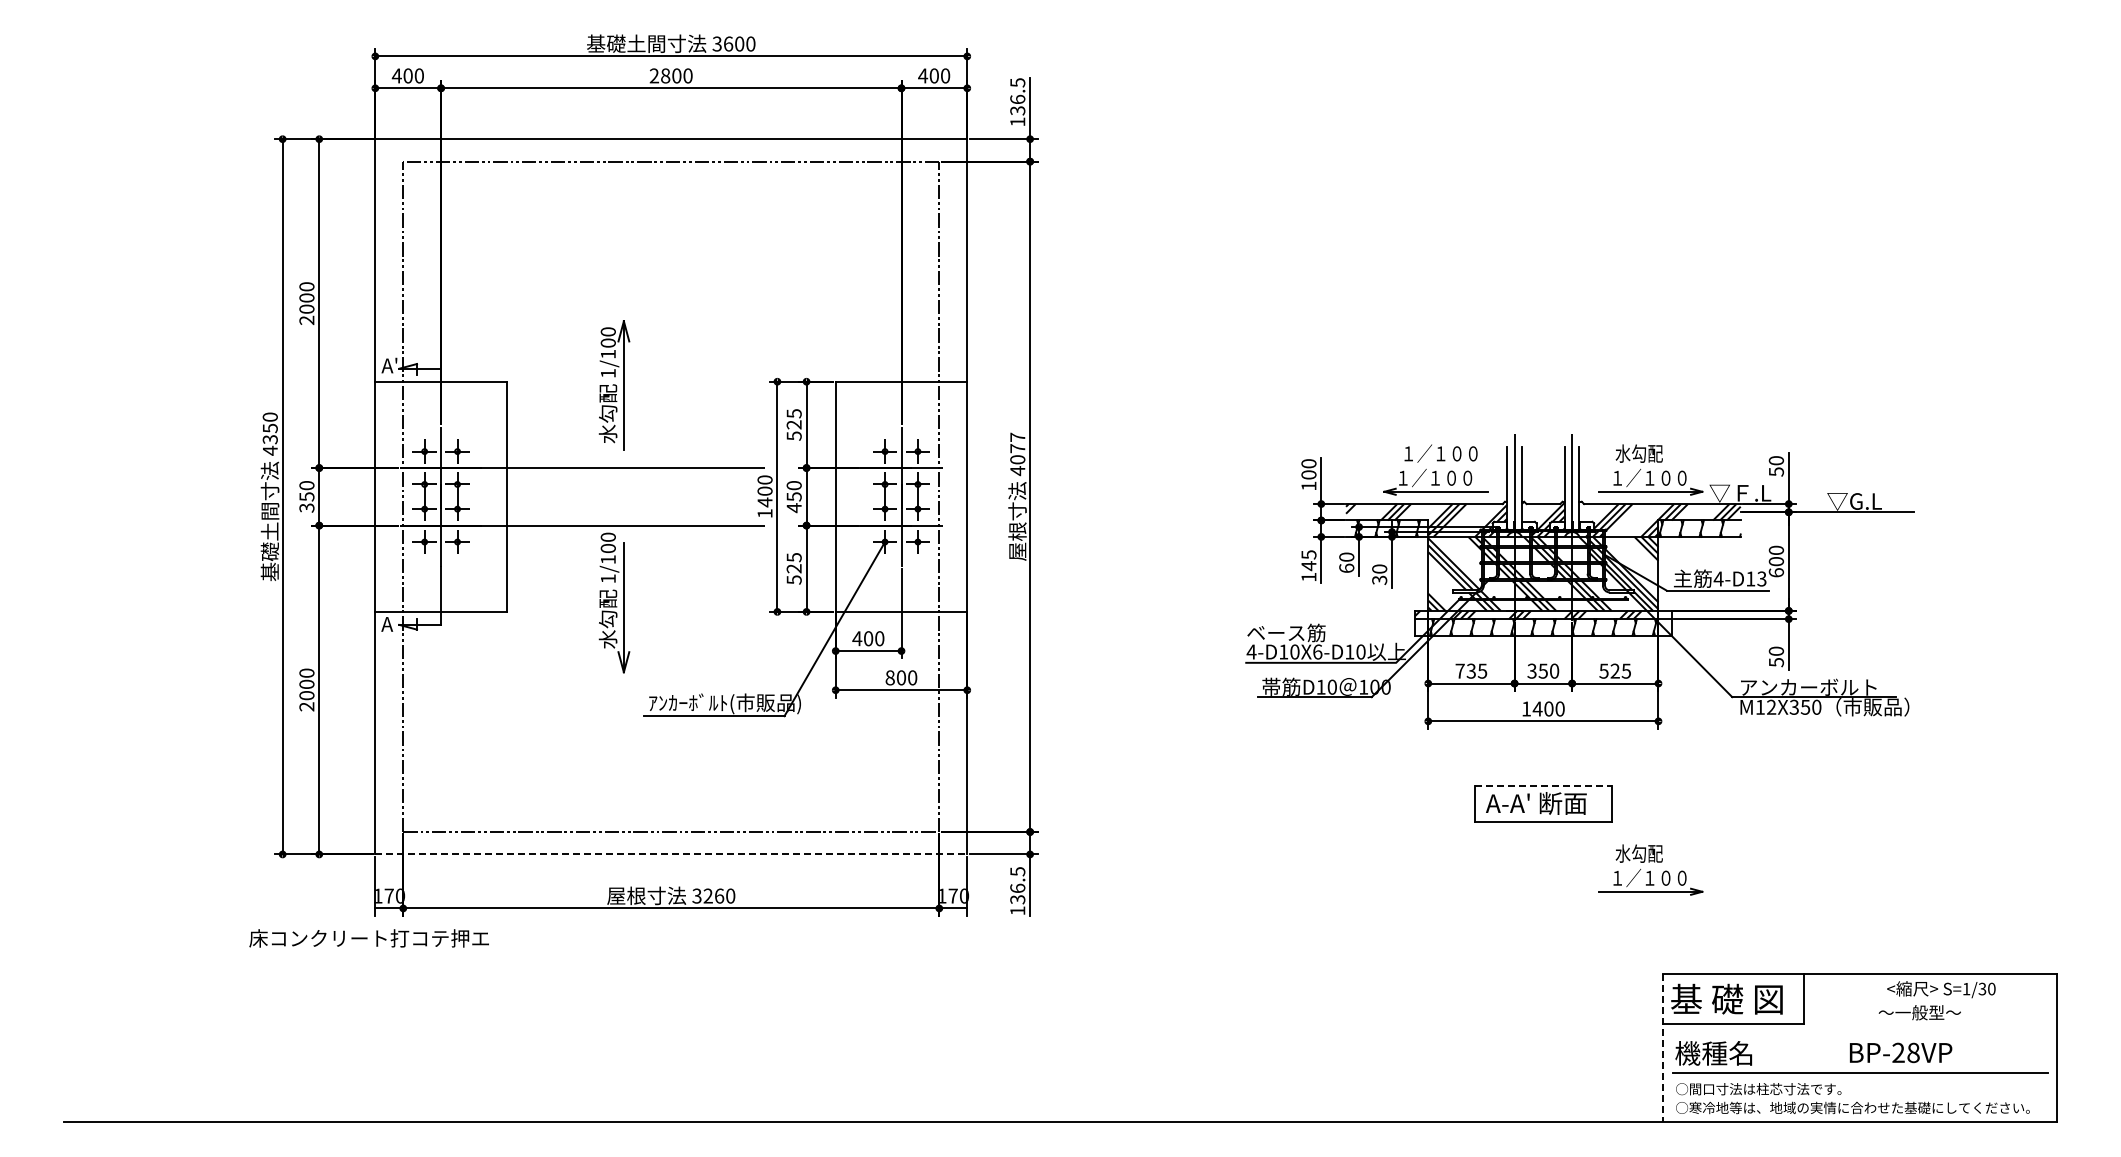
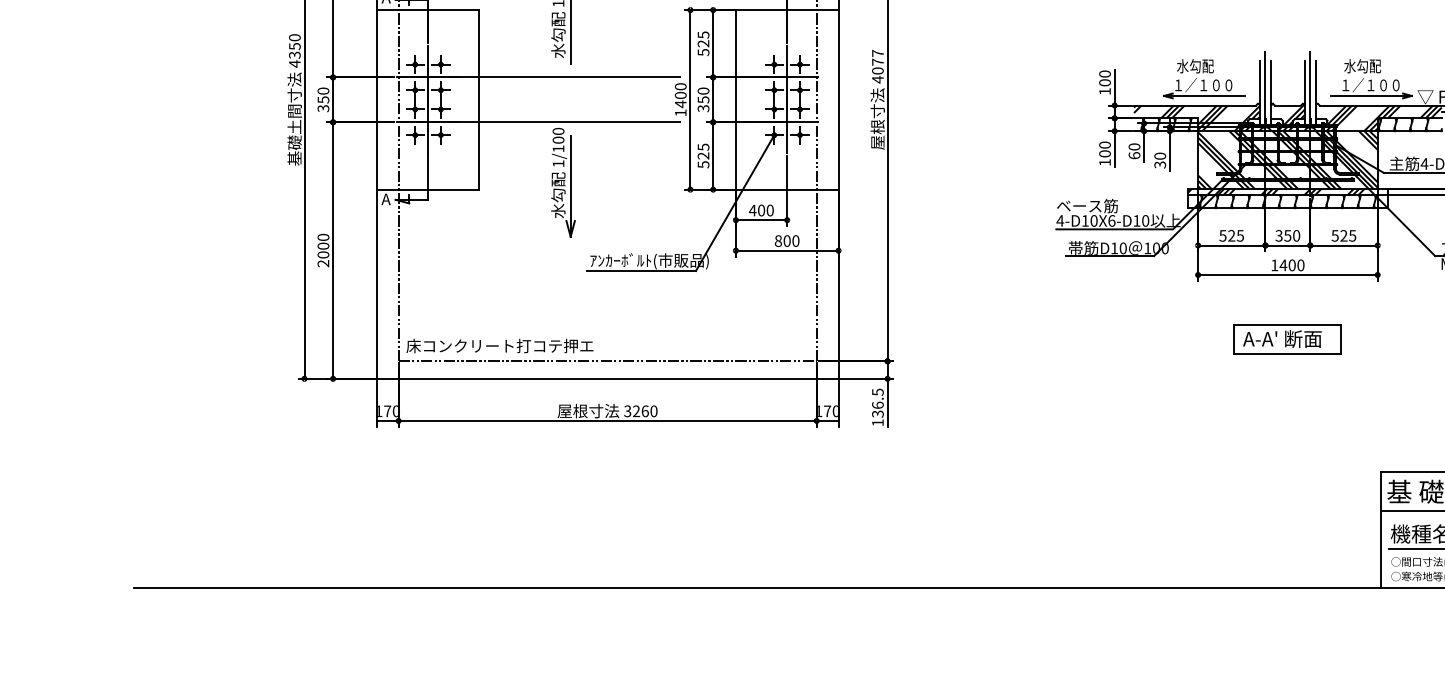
text: (1439, 453) -> (1206, 66), １／１００ -> 水勾配
text: (793, 508) -> (702, 108), 450 -> 350
text: (1308, 560) -> (1104, 149), 145 -> 100
text: (1465, 670) -> (1227, 235), 735 -> 525
line: (1543, 785) -> (1287, 325), dashed -> solid
line: (671, 854) -> (607, 378), dashed -> solid
part: (1650, 869) -> (1371, 390), removed
text: (368, 938) -> (499, 346), moved
line: (1662, 1048) -> (1380, 530), dashed -> solid

